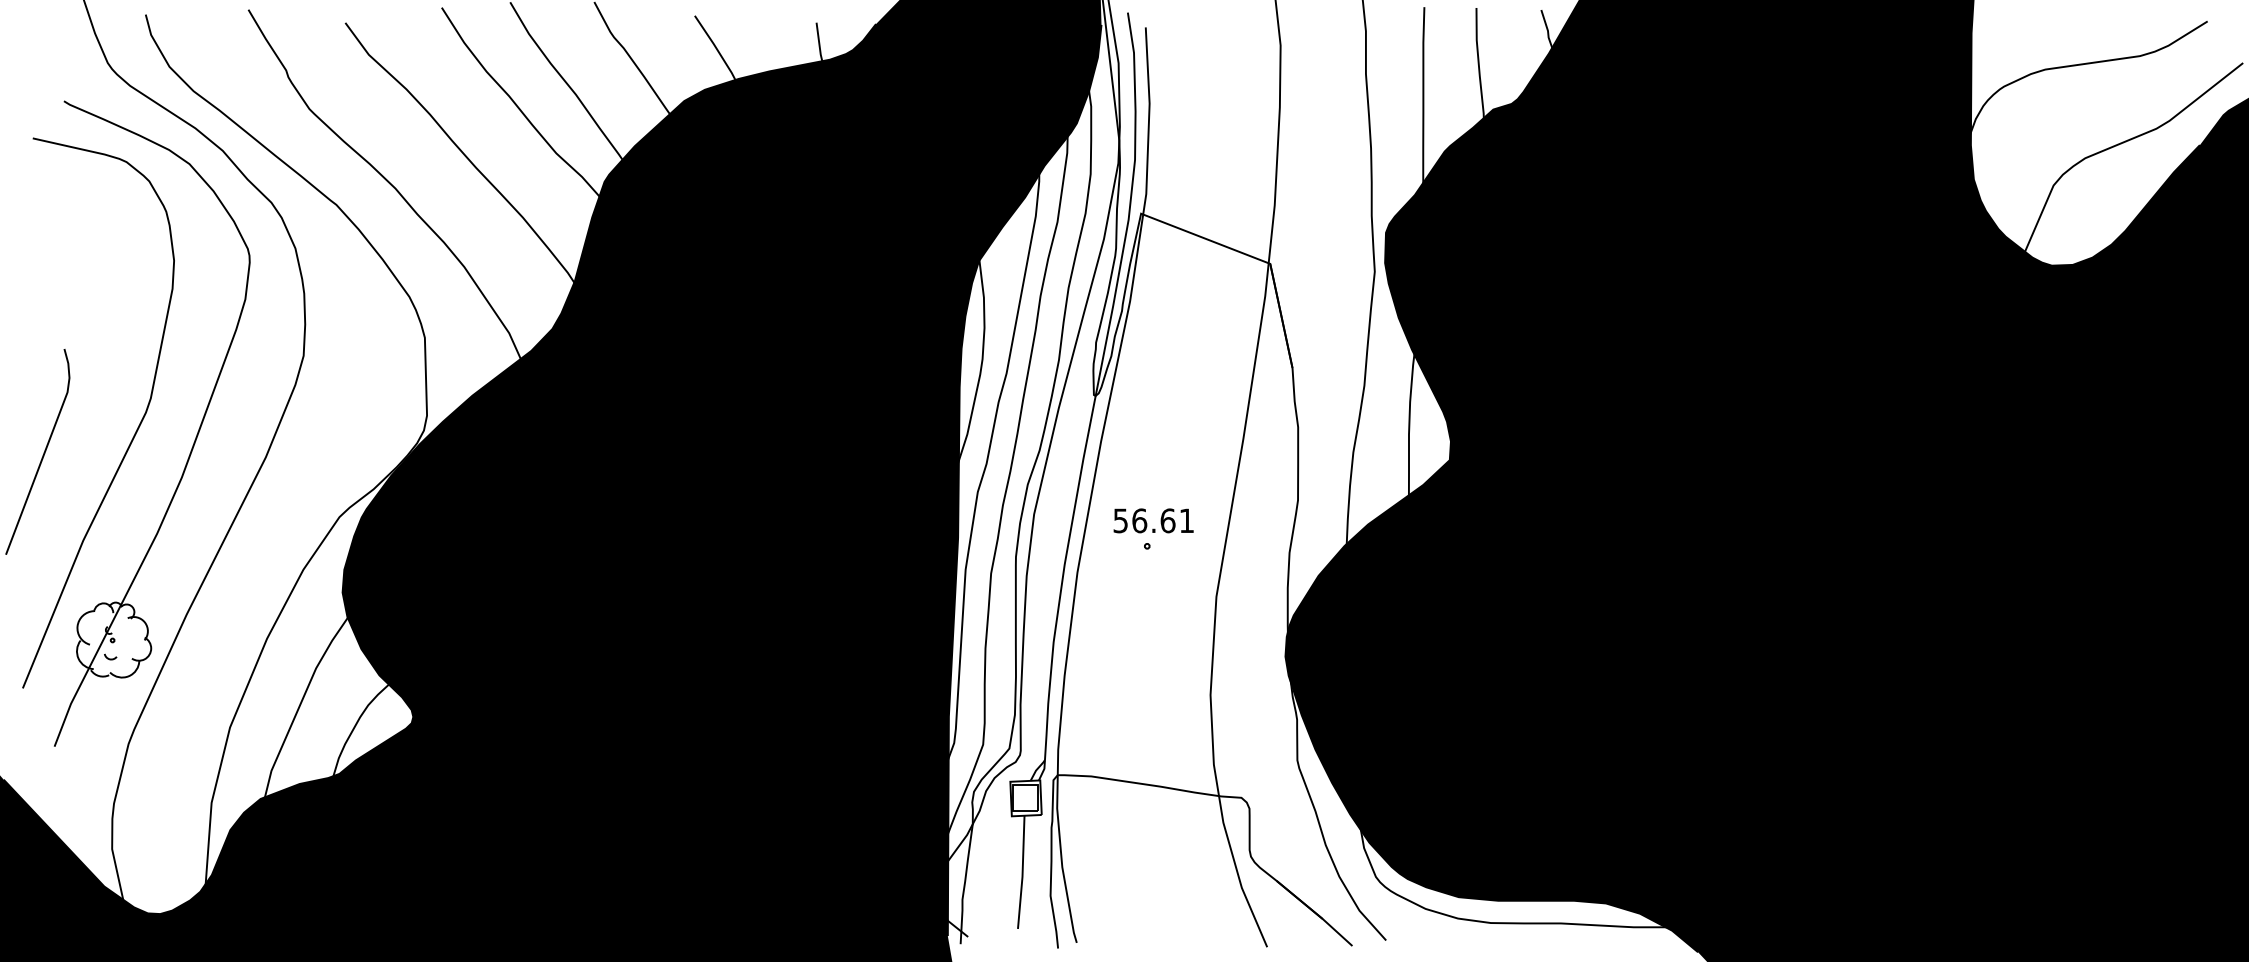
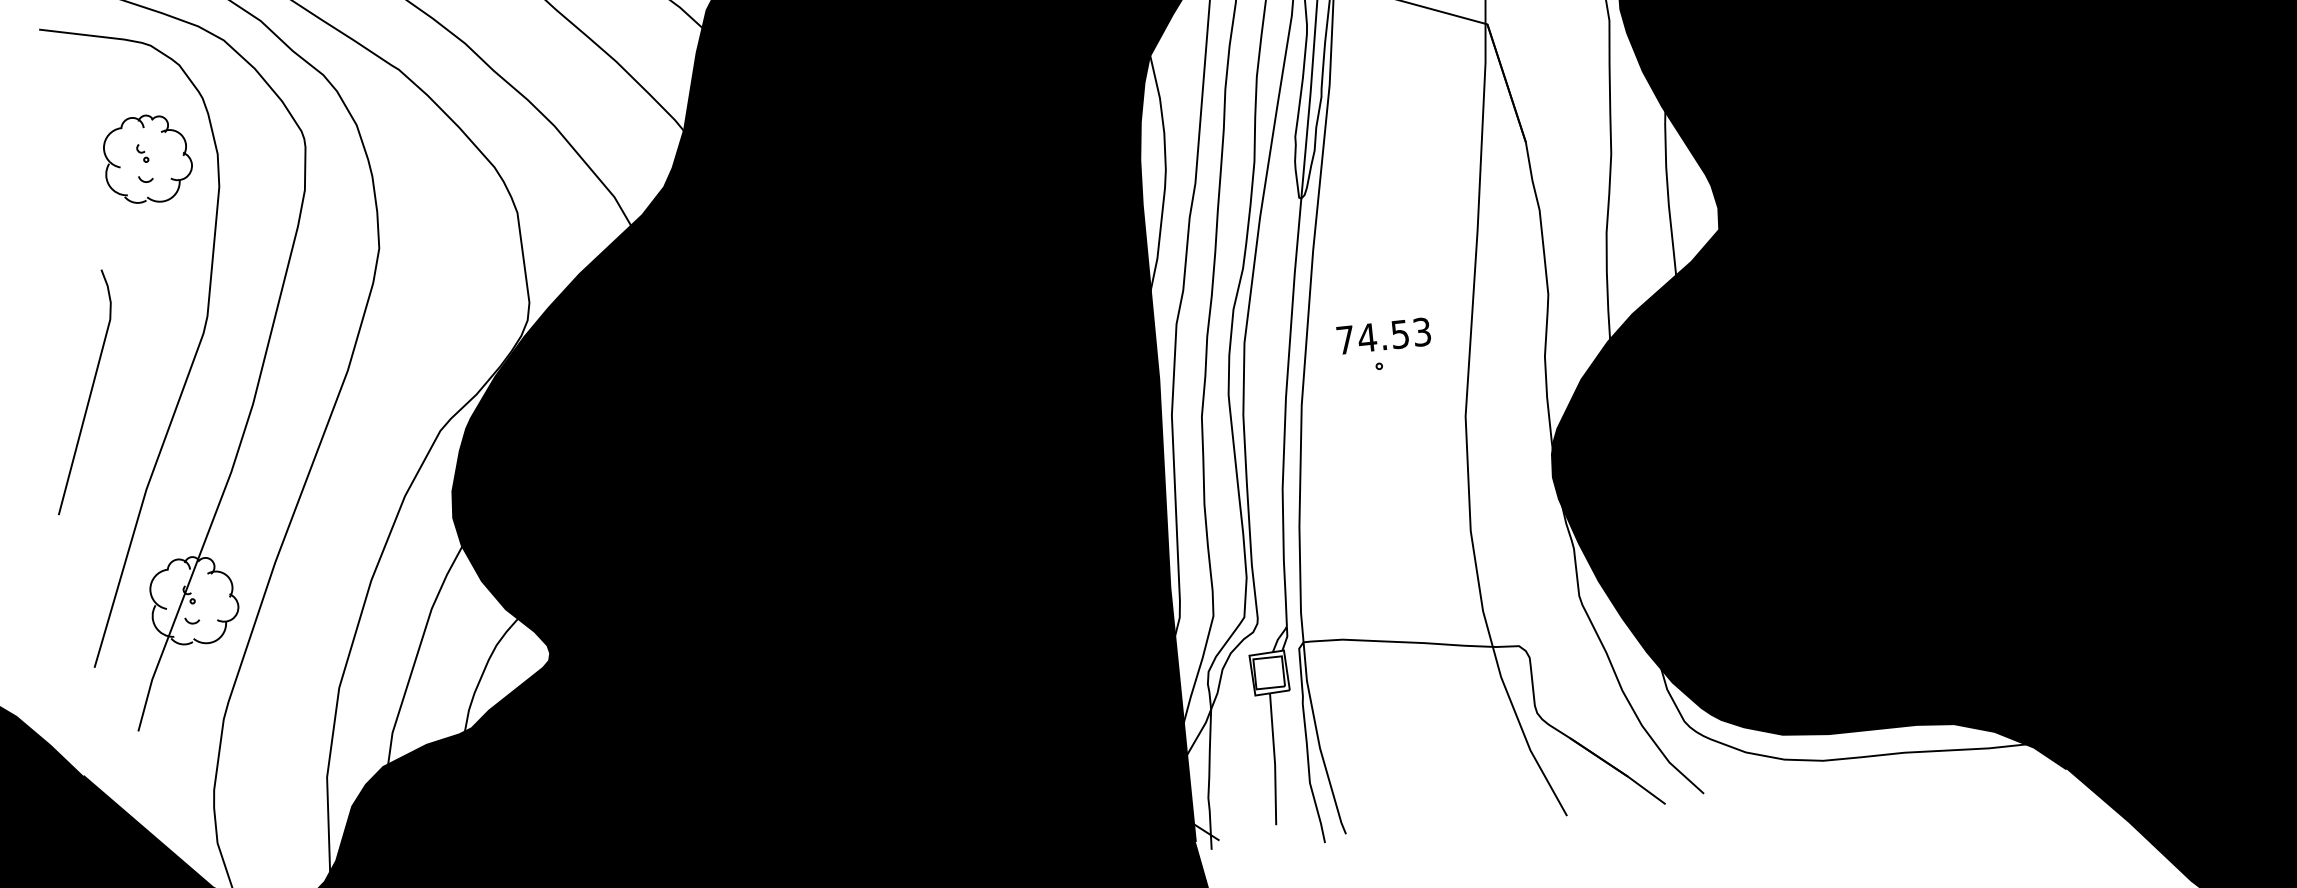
part: (114, 258) -> (148, 158), added
text: (1153, 520) -> (1383, 335), 56.61 -> 74.53

